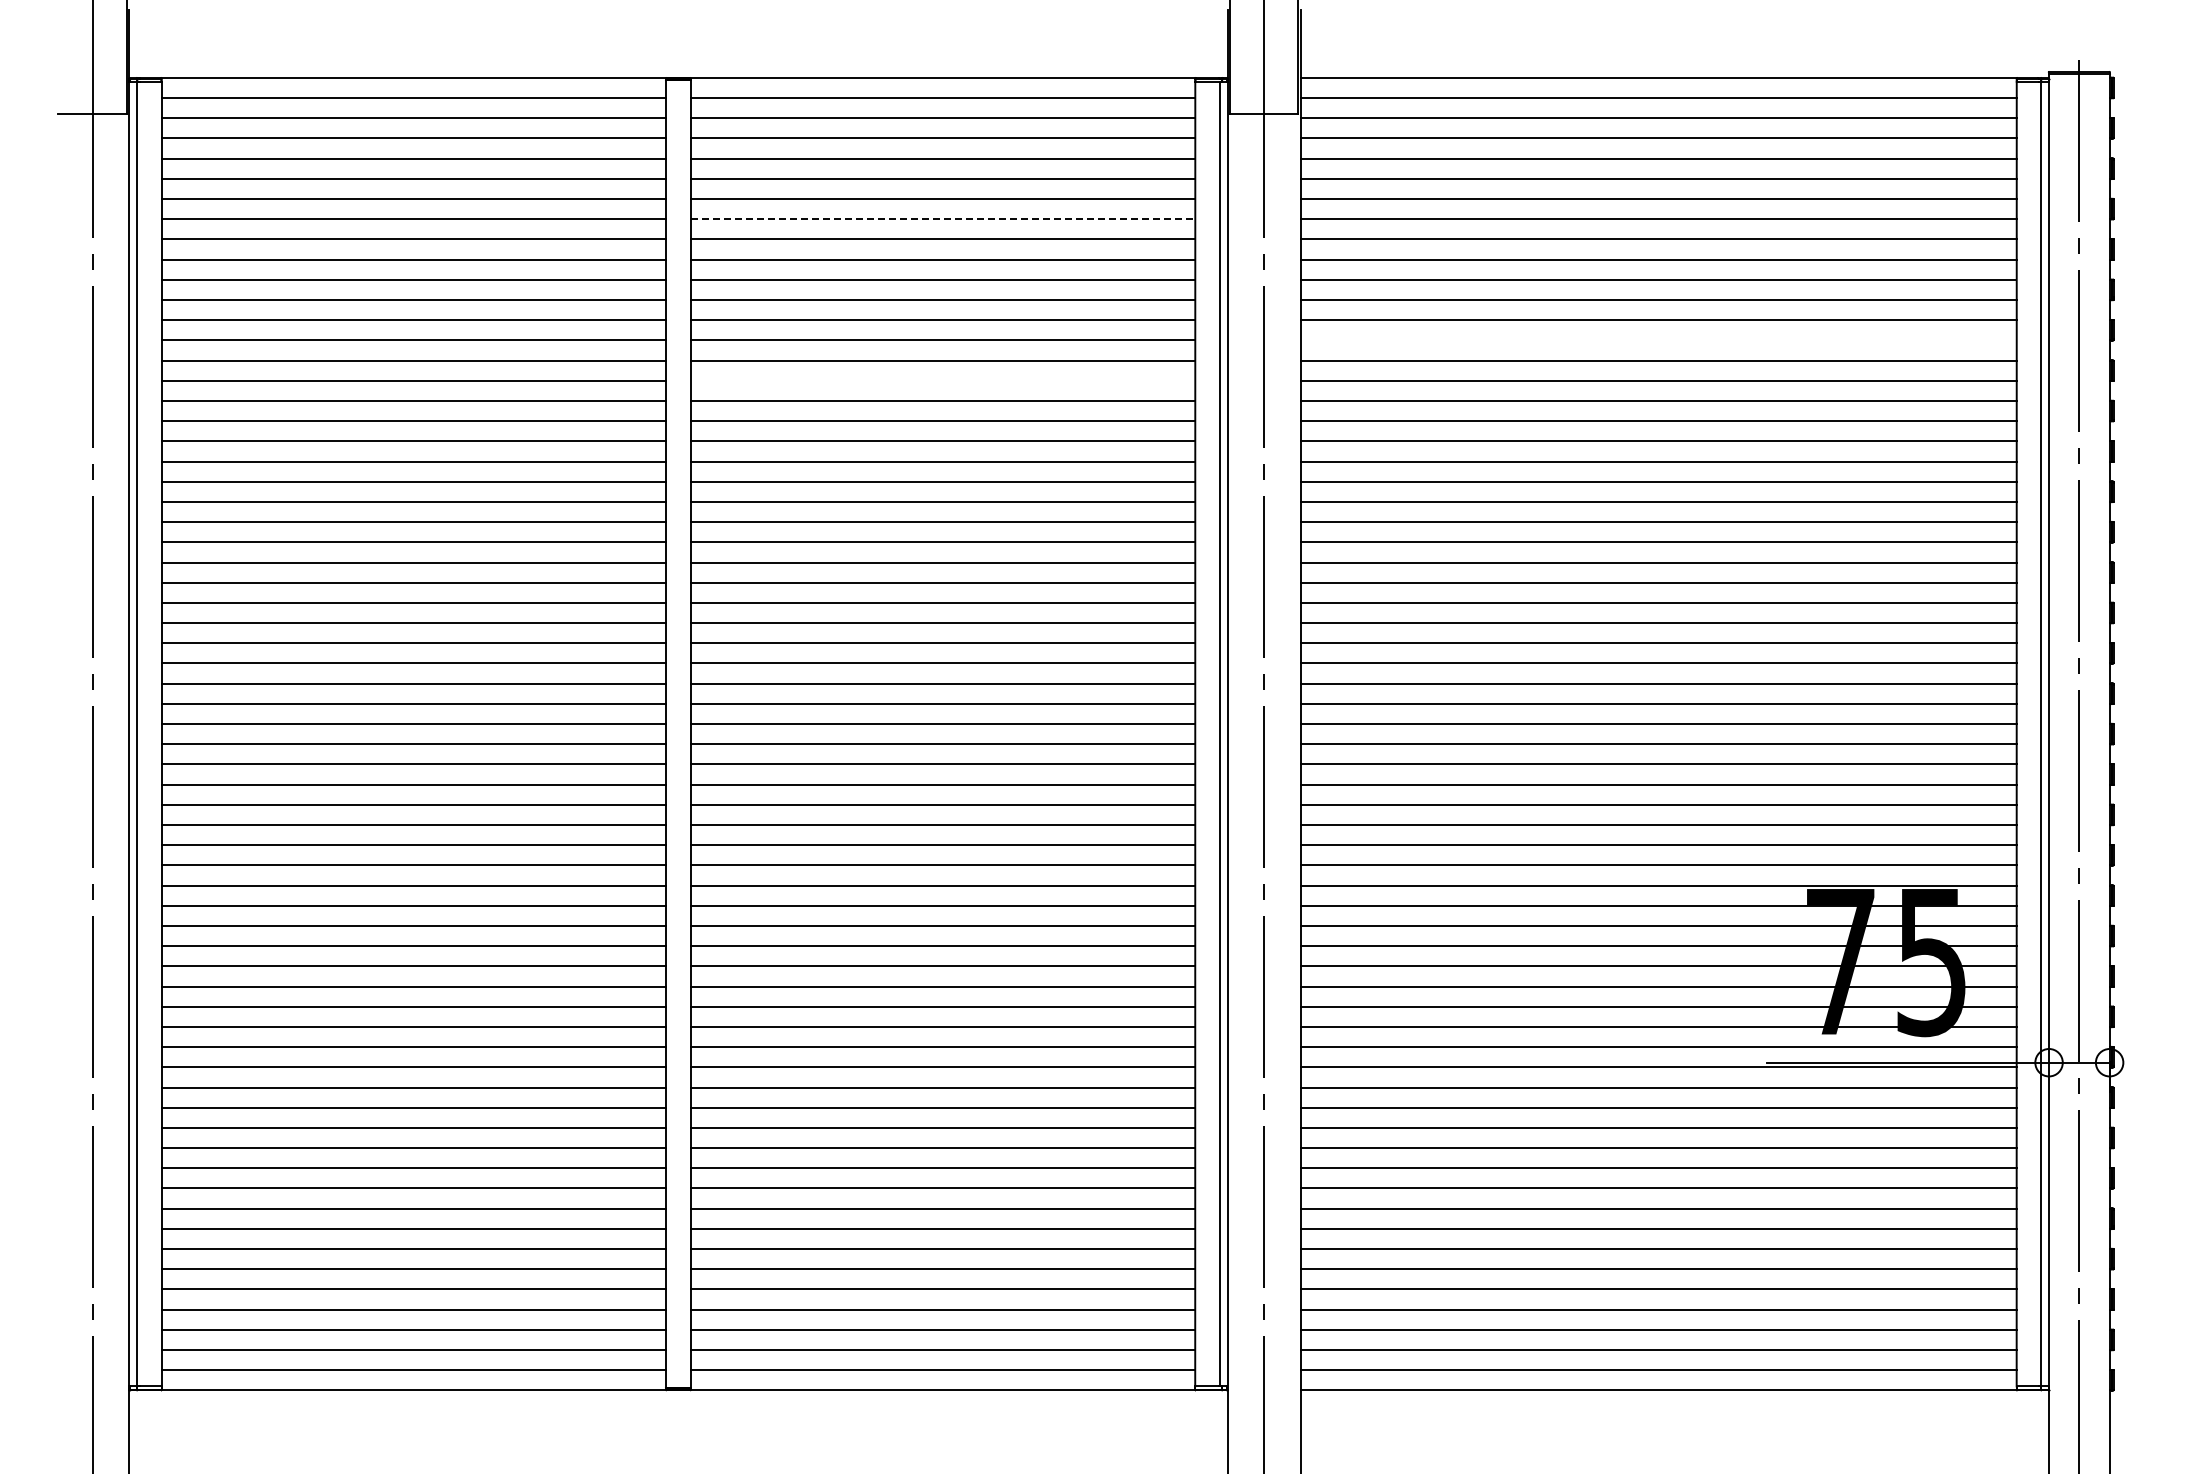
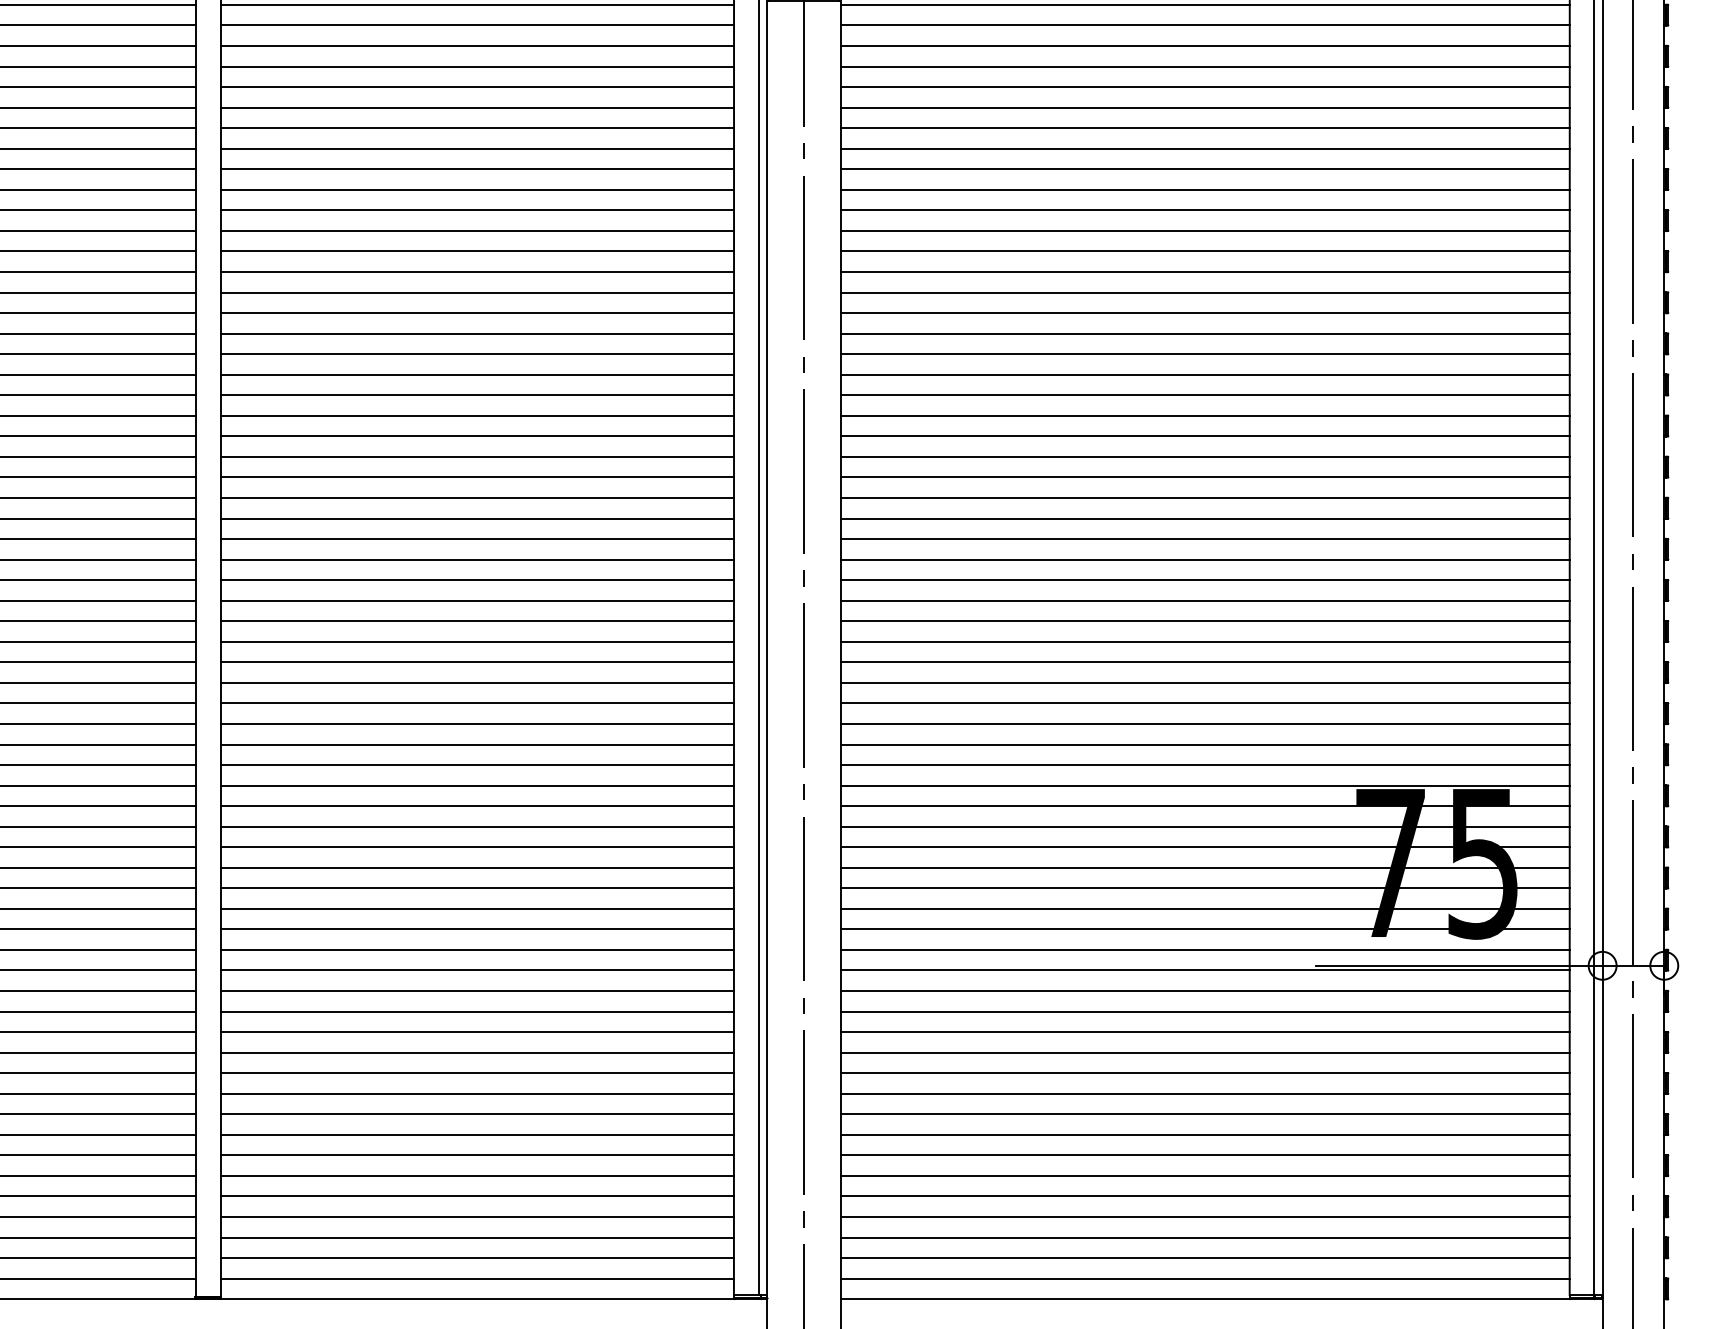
line: (943, 219) -> (477, 107), dashed -> solid
line: (1658, 340) -> (1205, 231), added
line: (942, 380) -> (476, 271), added

